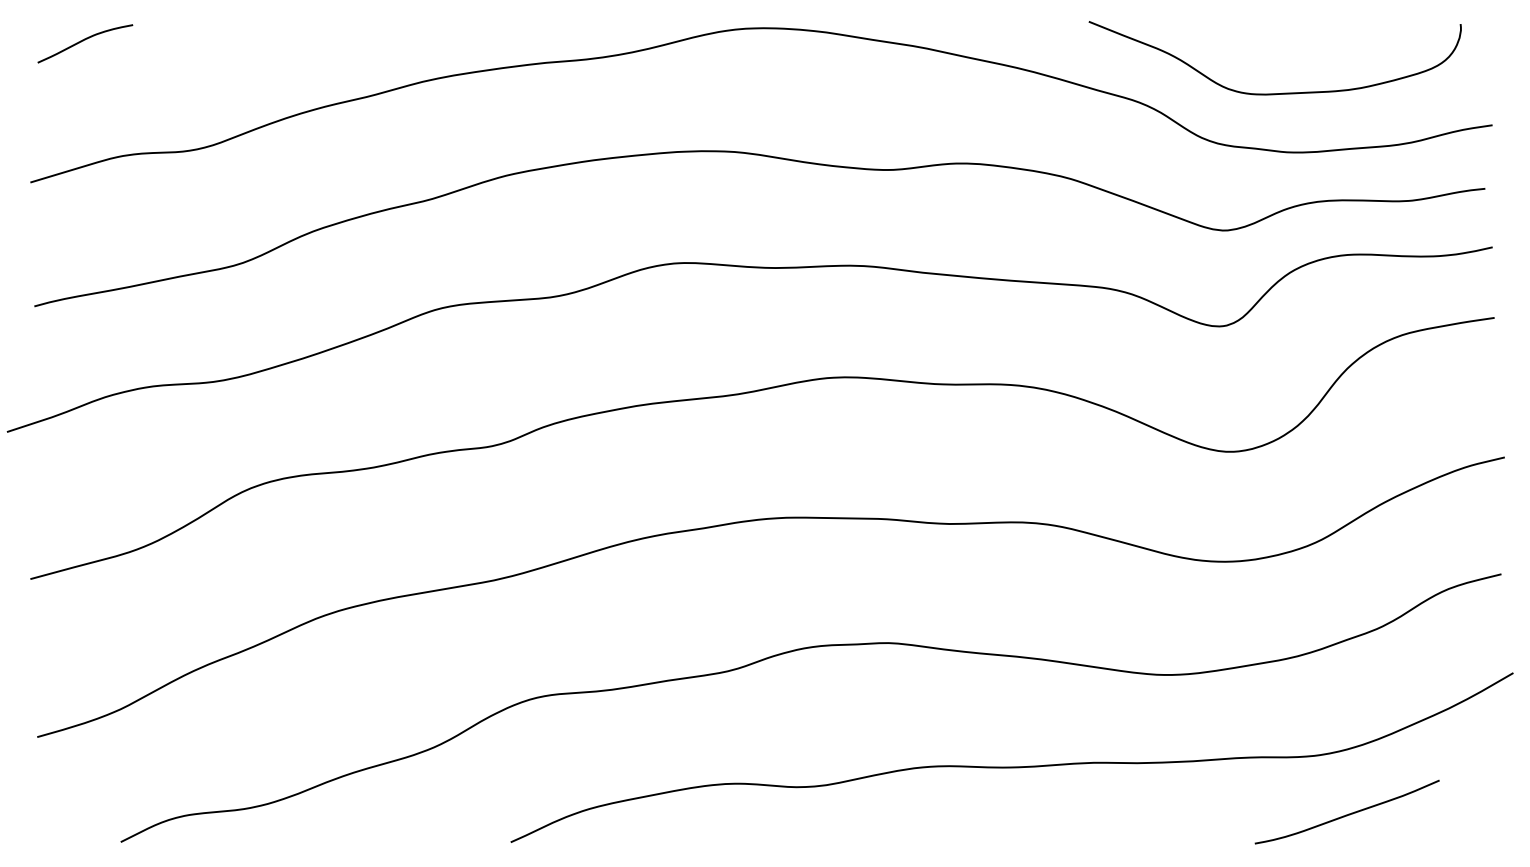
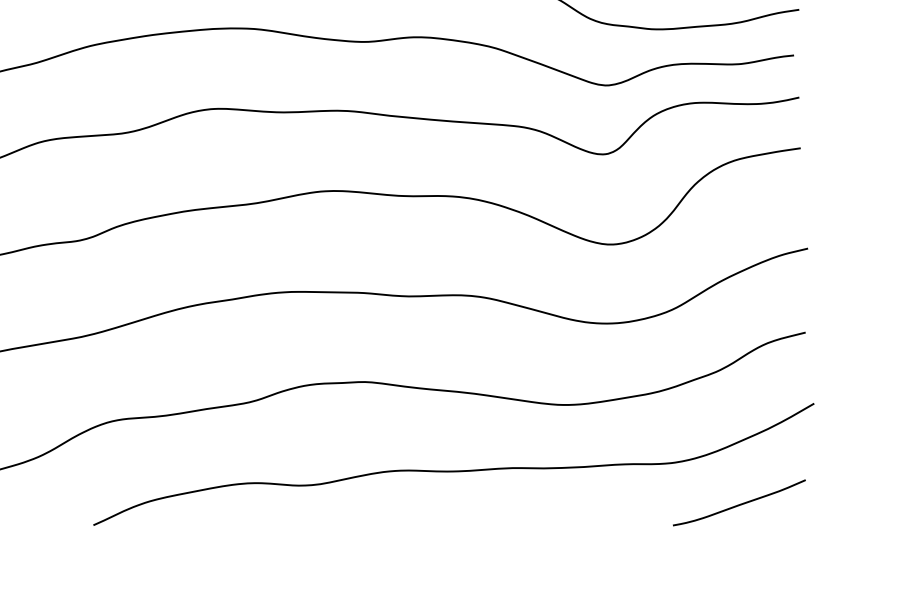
curve: (1348, 813) -> (740, 503), moved

